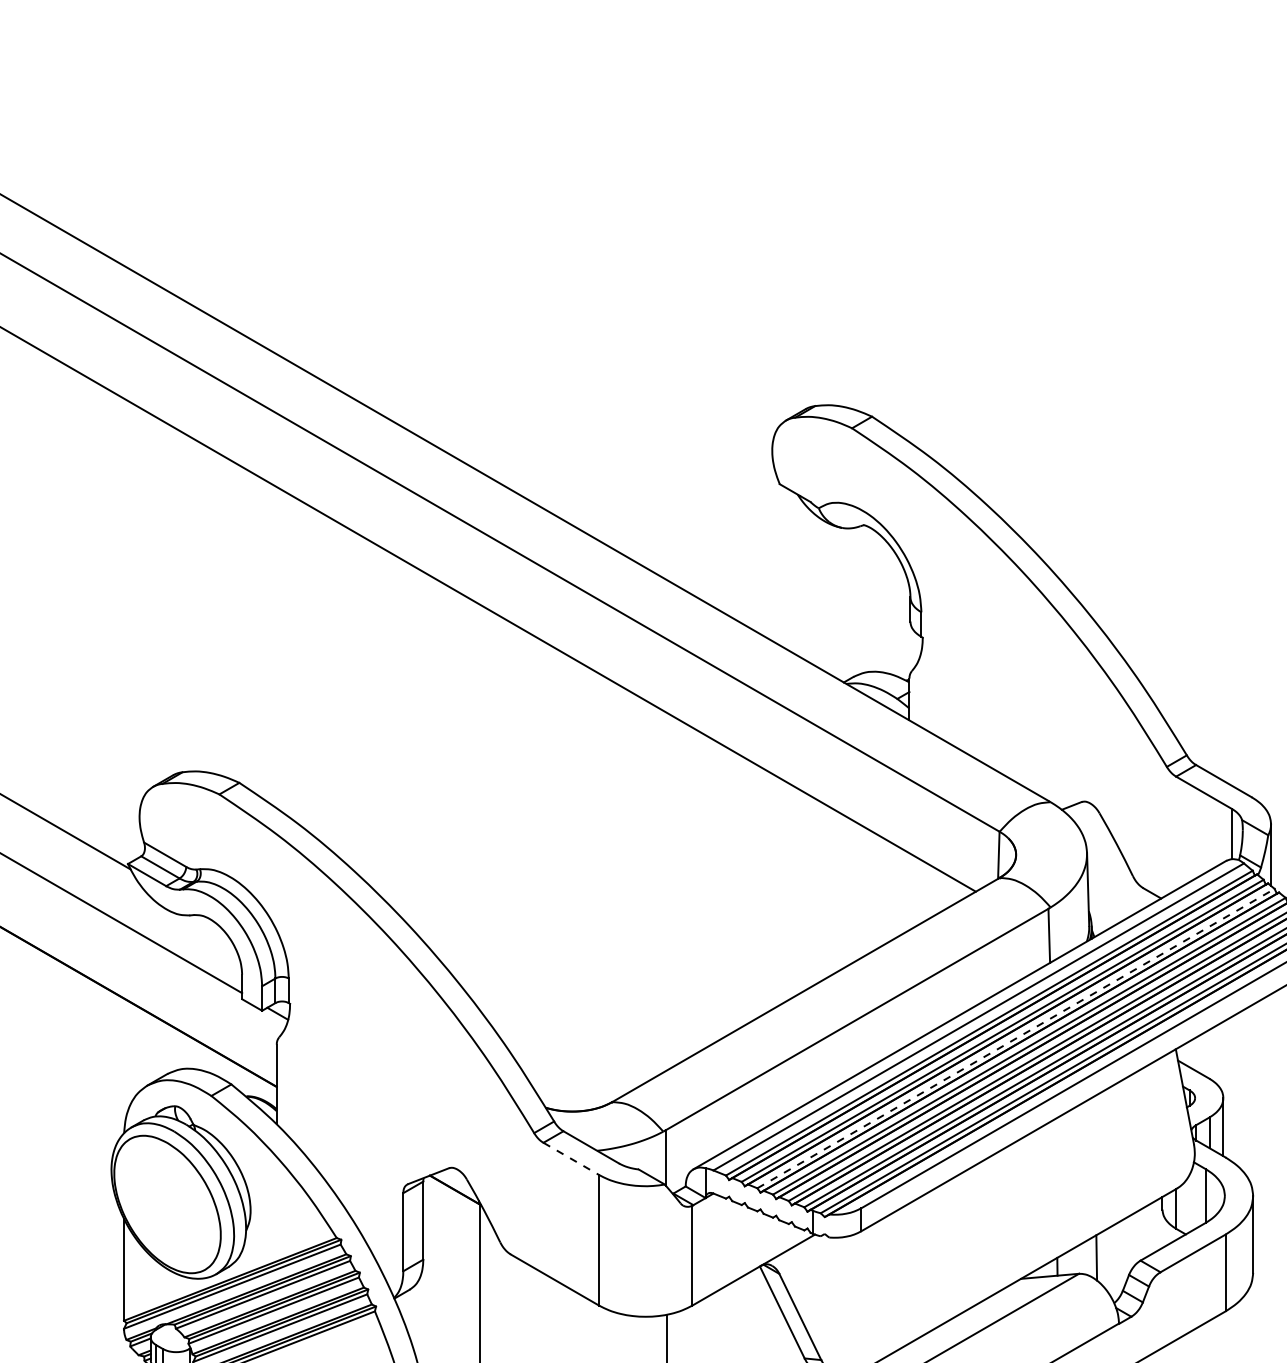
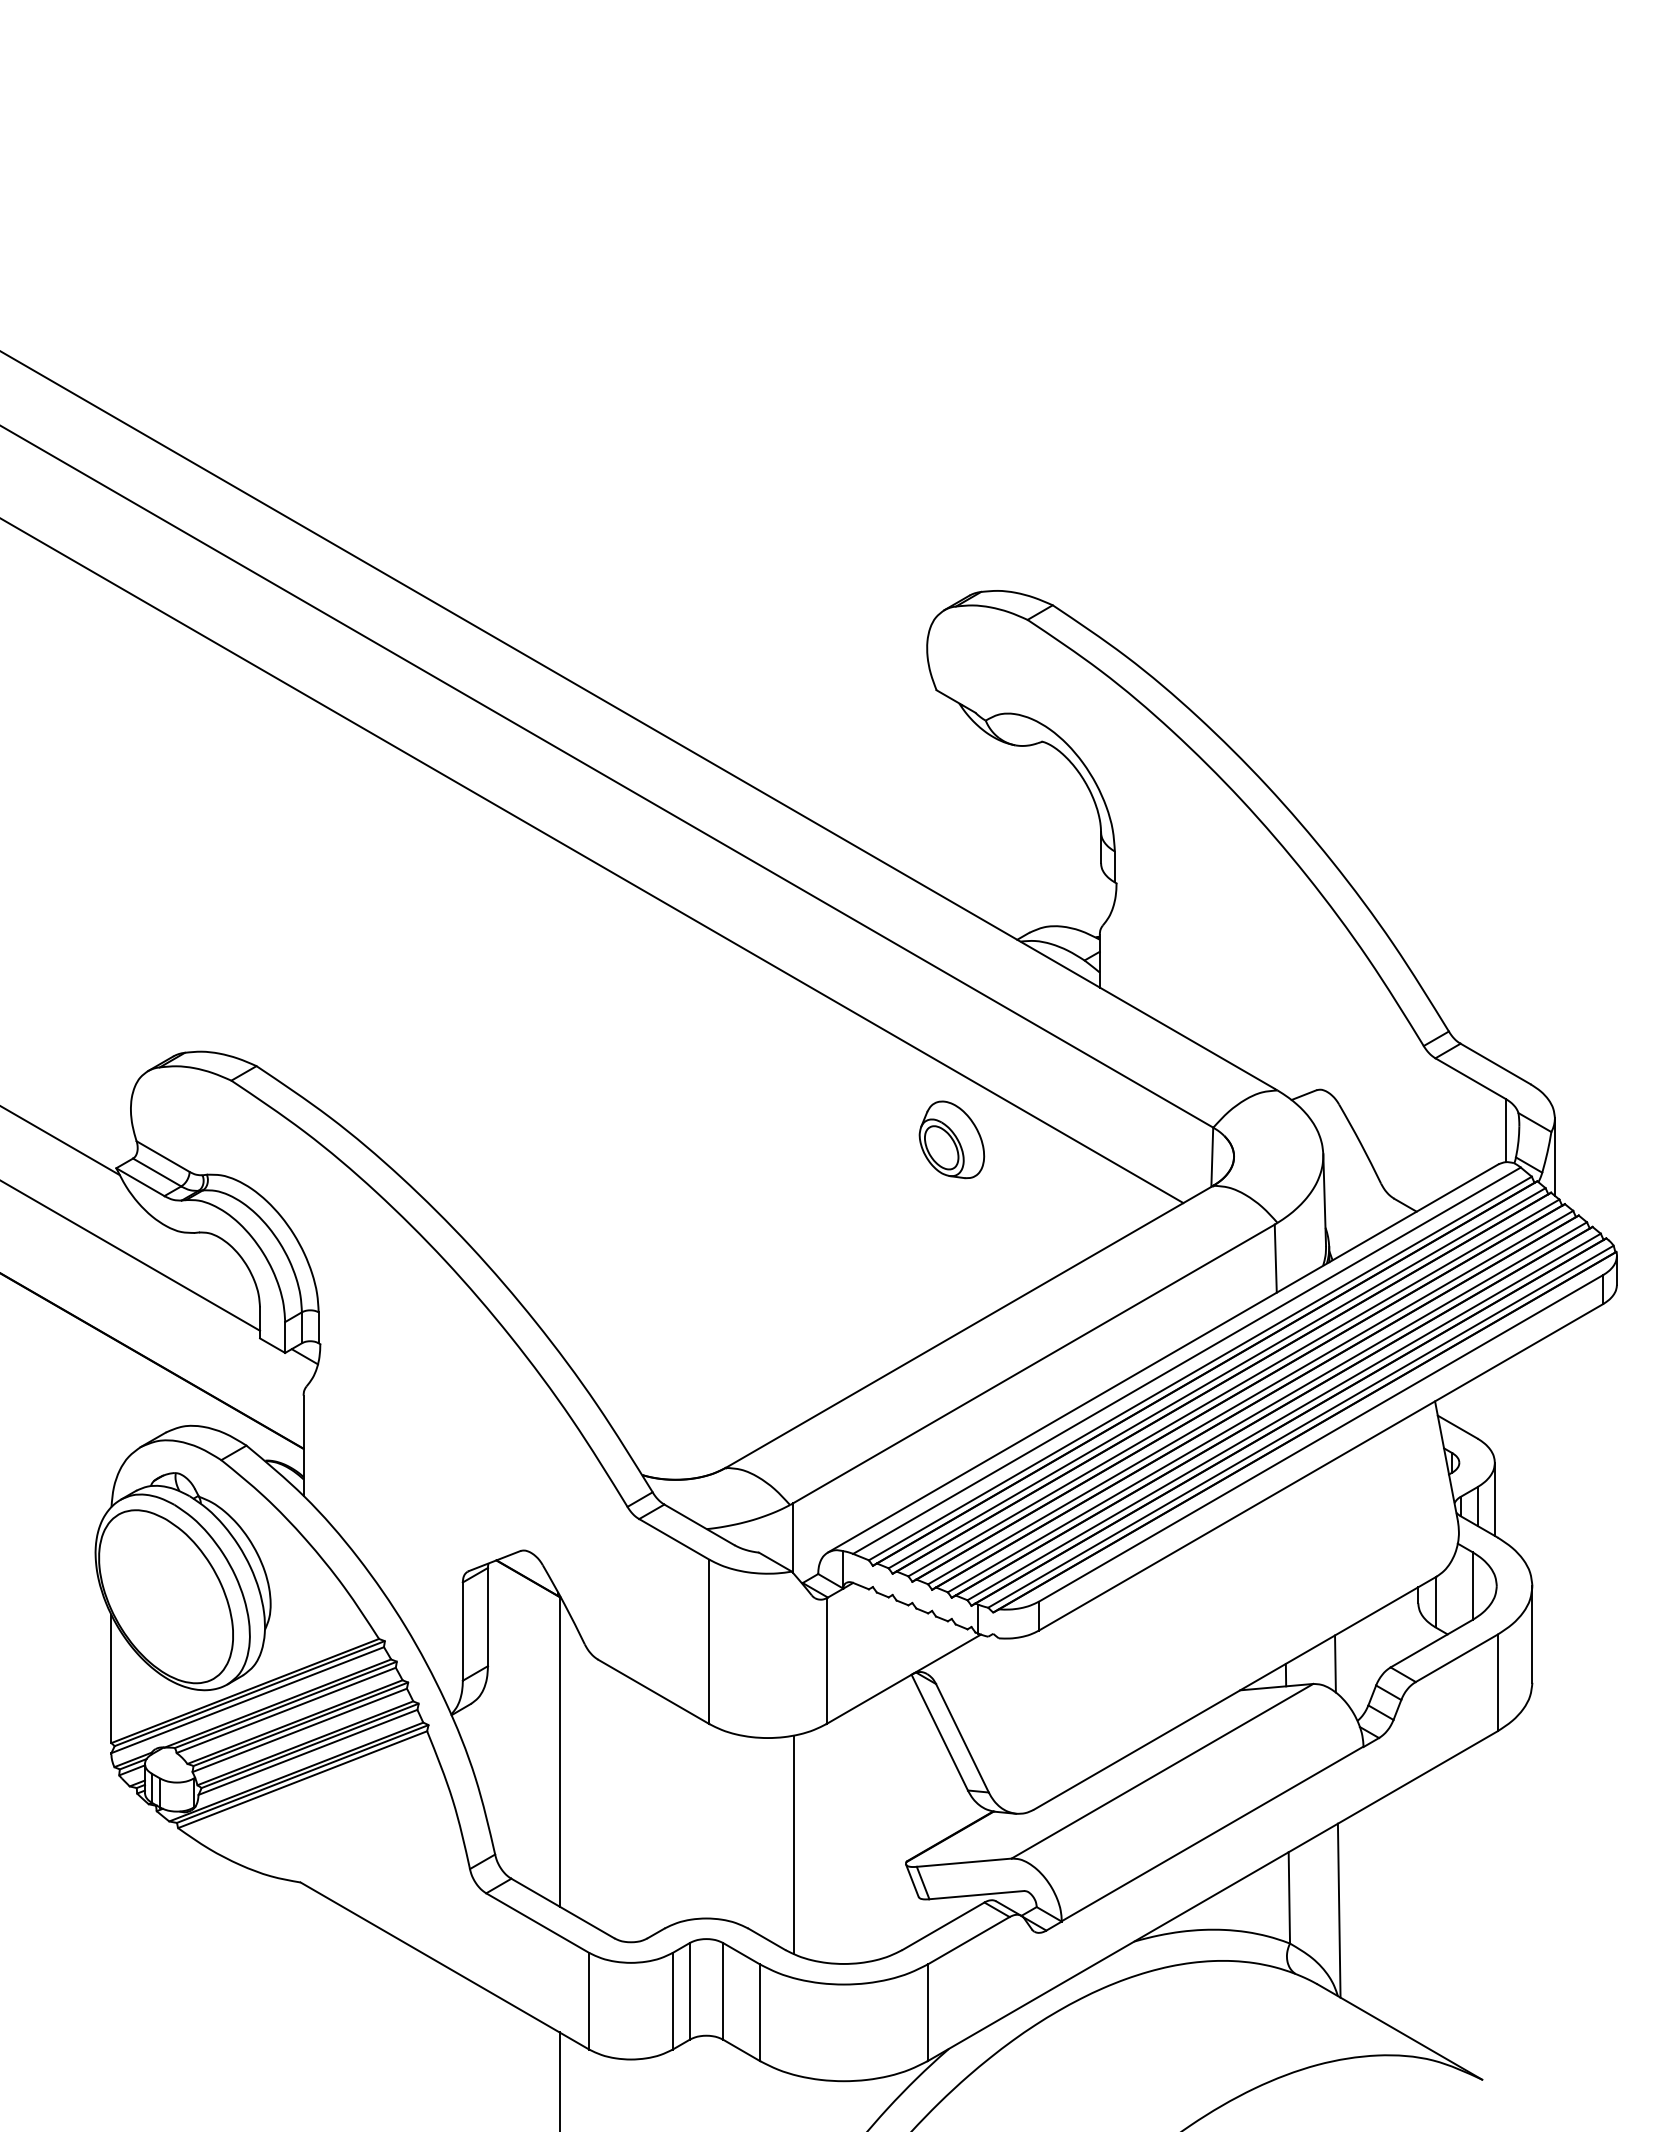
part: (791, 841) -> (951, 1139), added
line: (1016, 1038) -> (1234, 1387), dashed -> solid
line: (571, 1159) -> (674, 1539), dashed -> solid

